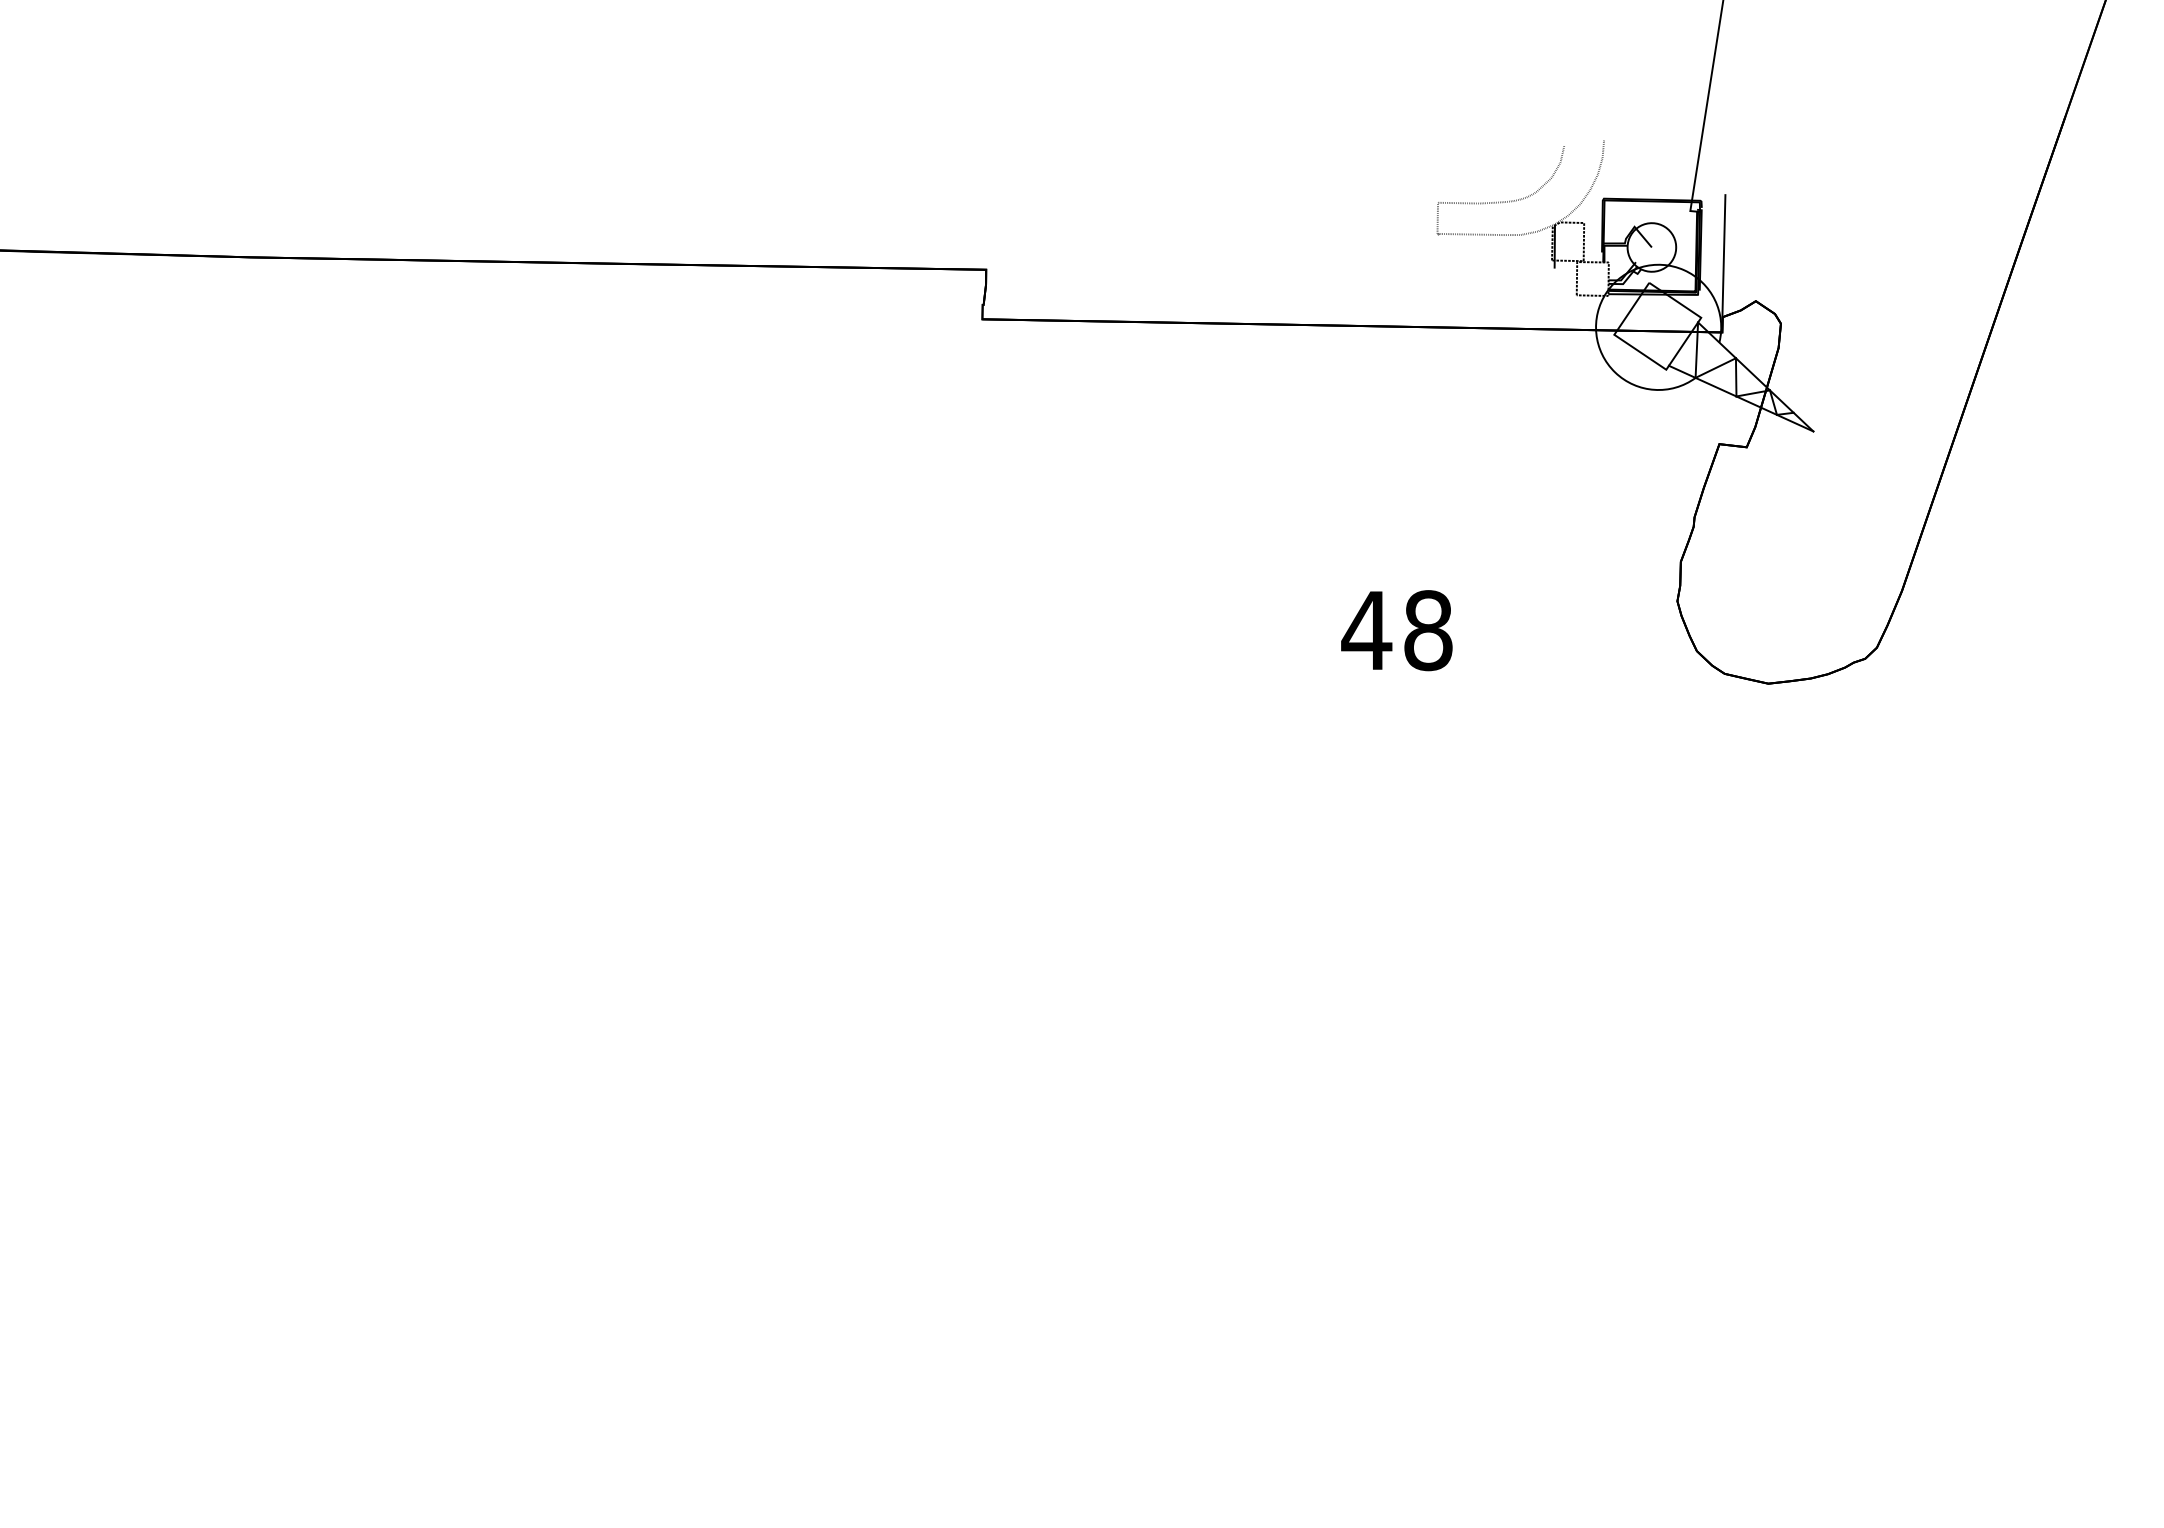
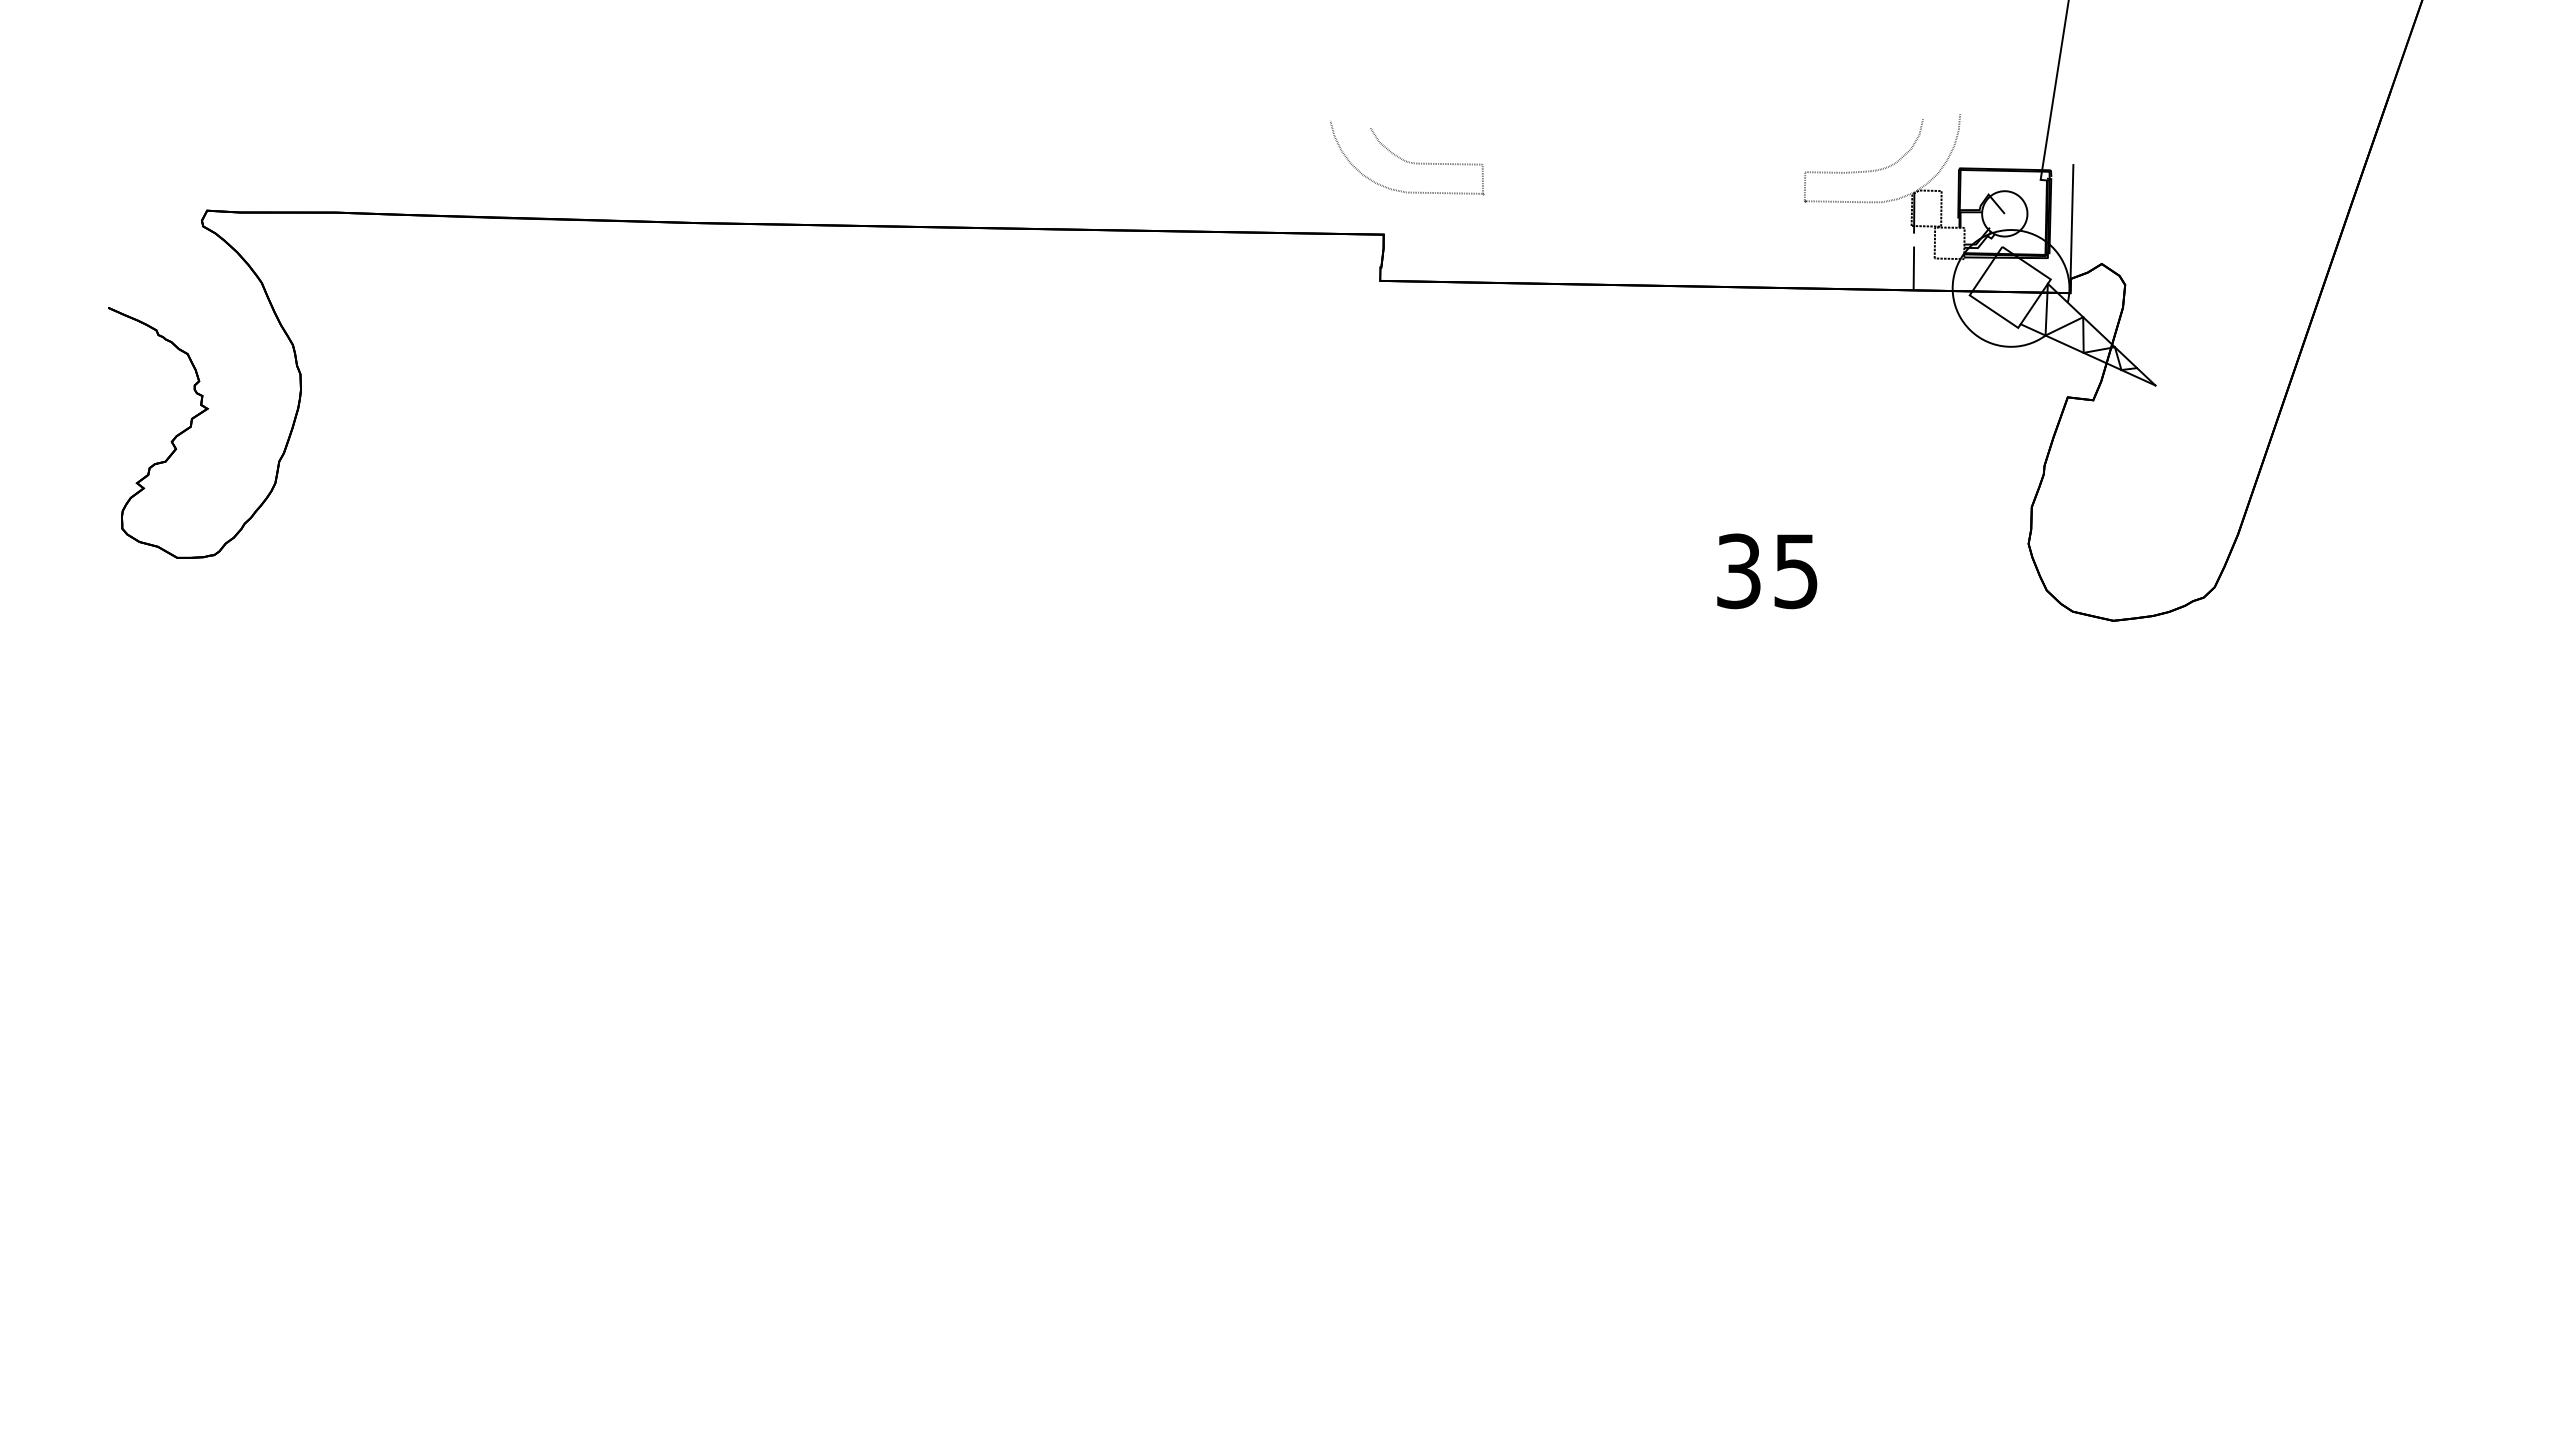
curve: (1010, 190) -> (1406, 160), added
line: (1554, 304) -> (1913, 267), added
text: (1396, 630) -> (1766, 571), 48 -> 35

